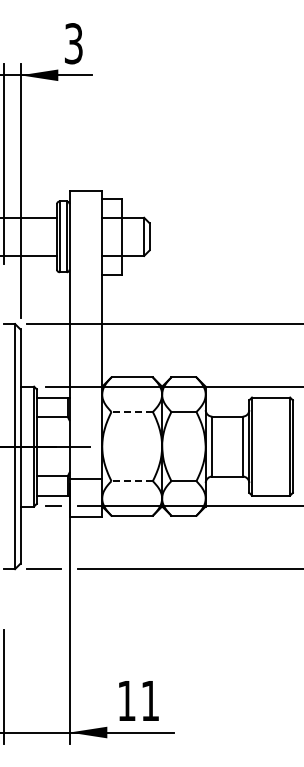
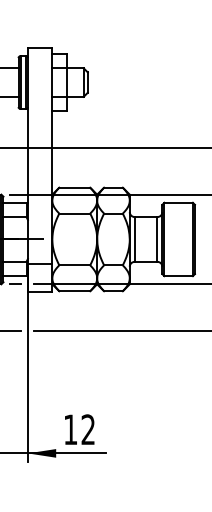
line: (132, 411) -> (74, 213), dashed -> solid
line: (132, 481) -> (74, 265), dashed -> solid
text: (149, 700) -> (87, 429), 11 -> 12

